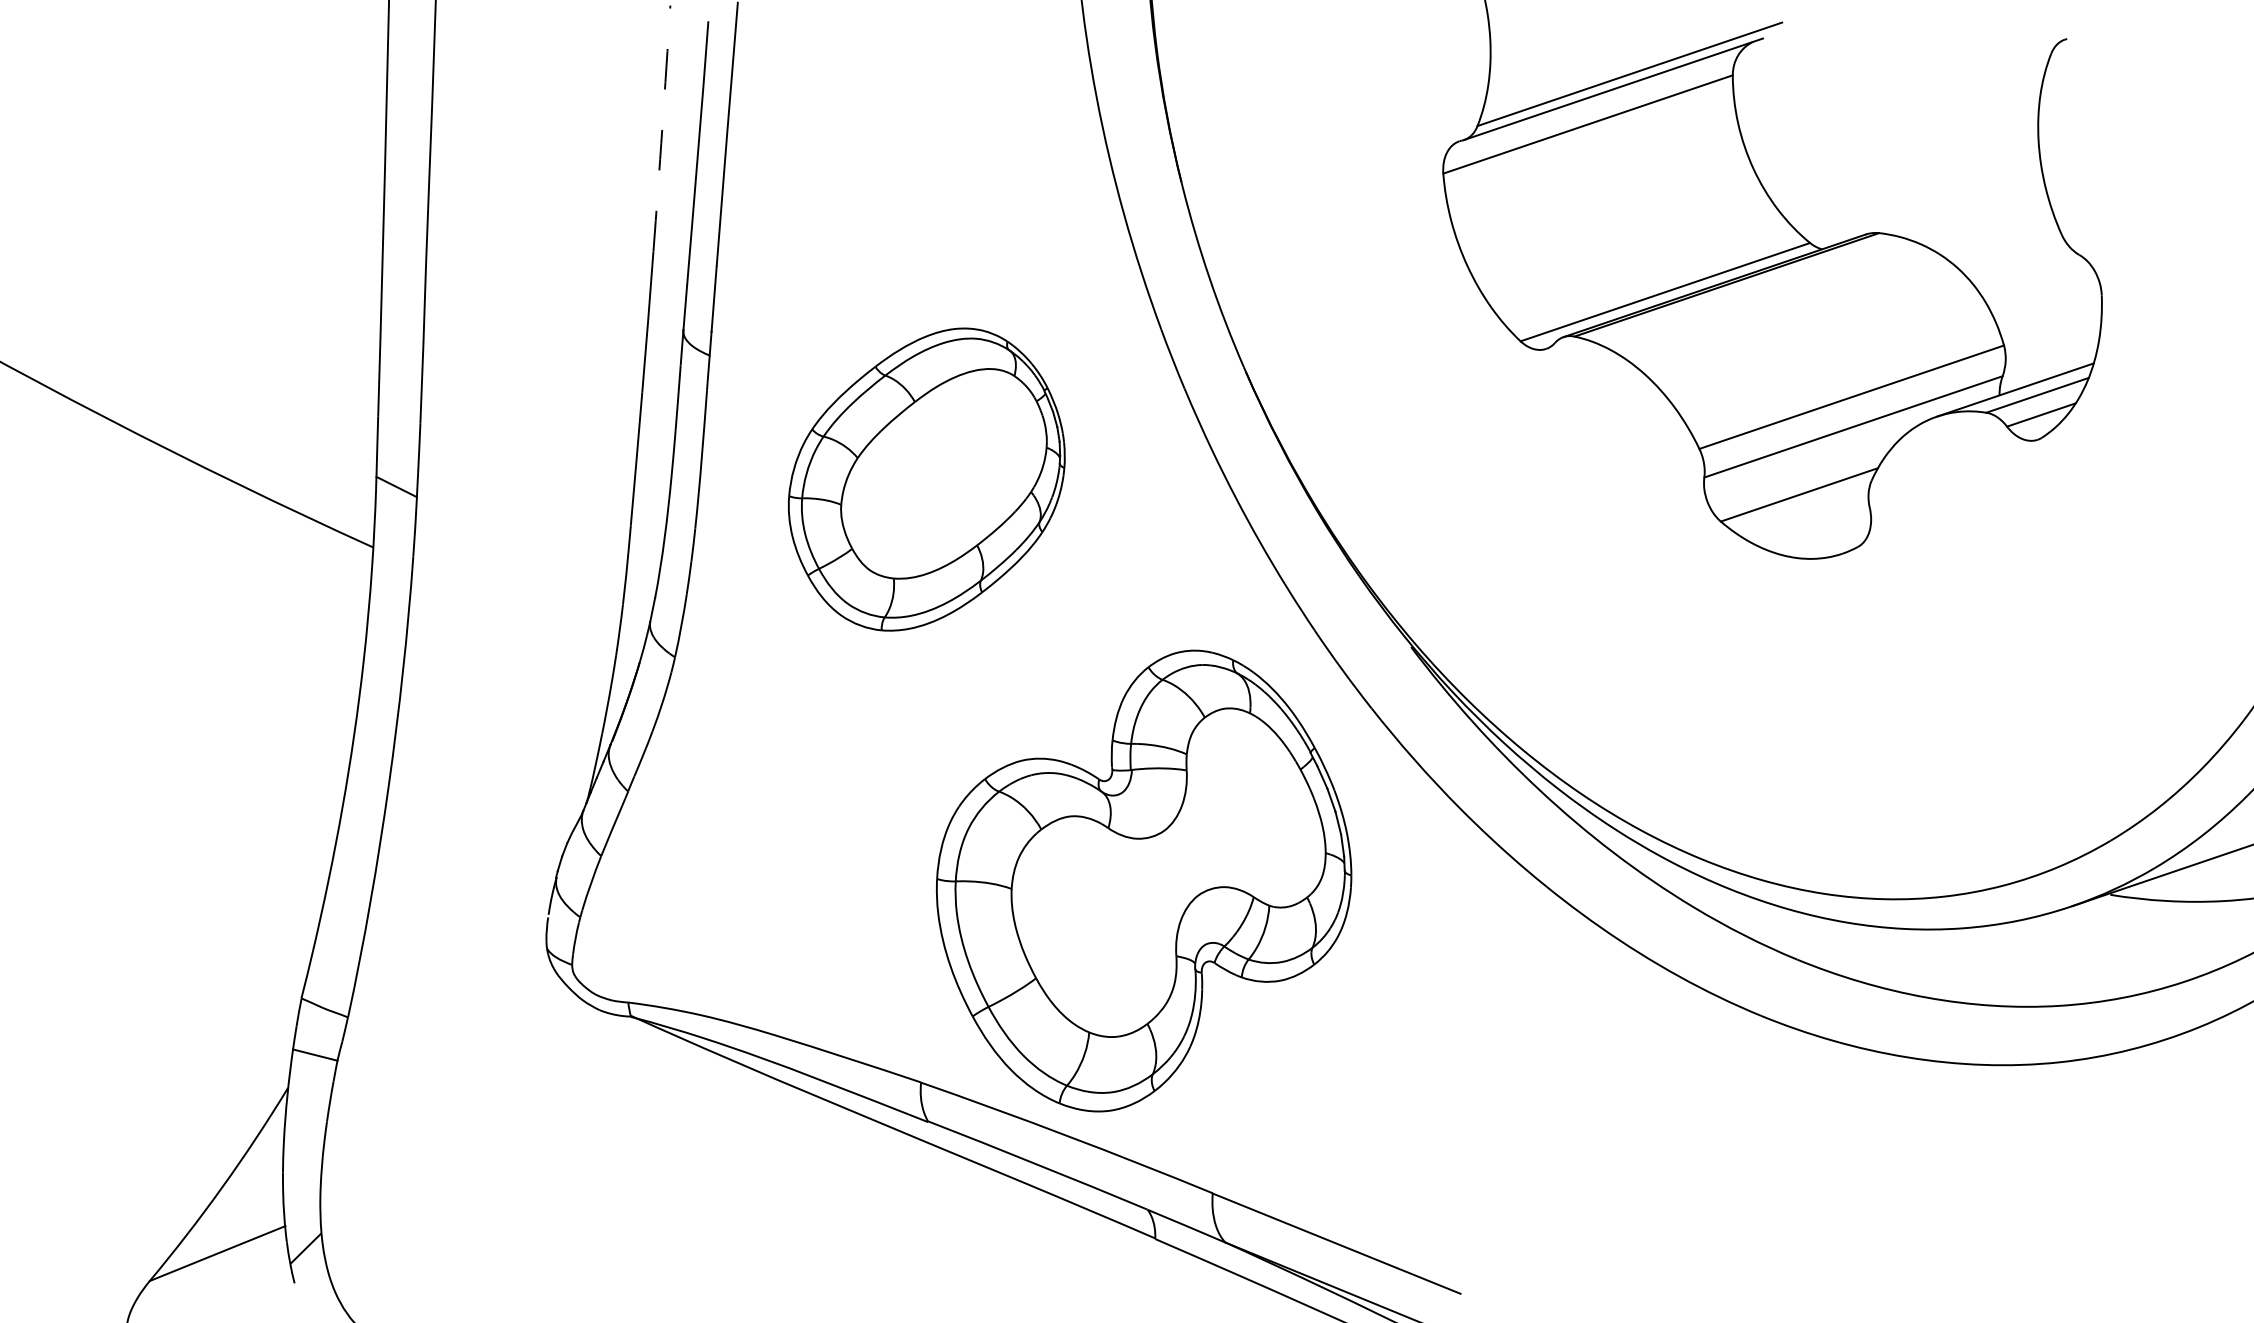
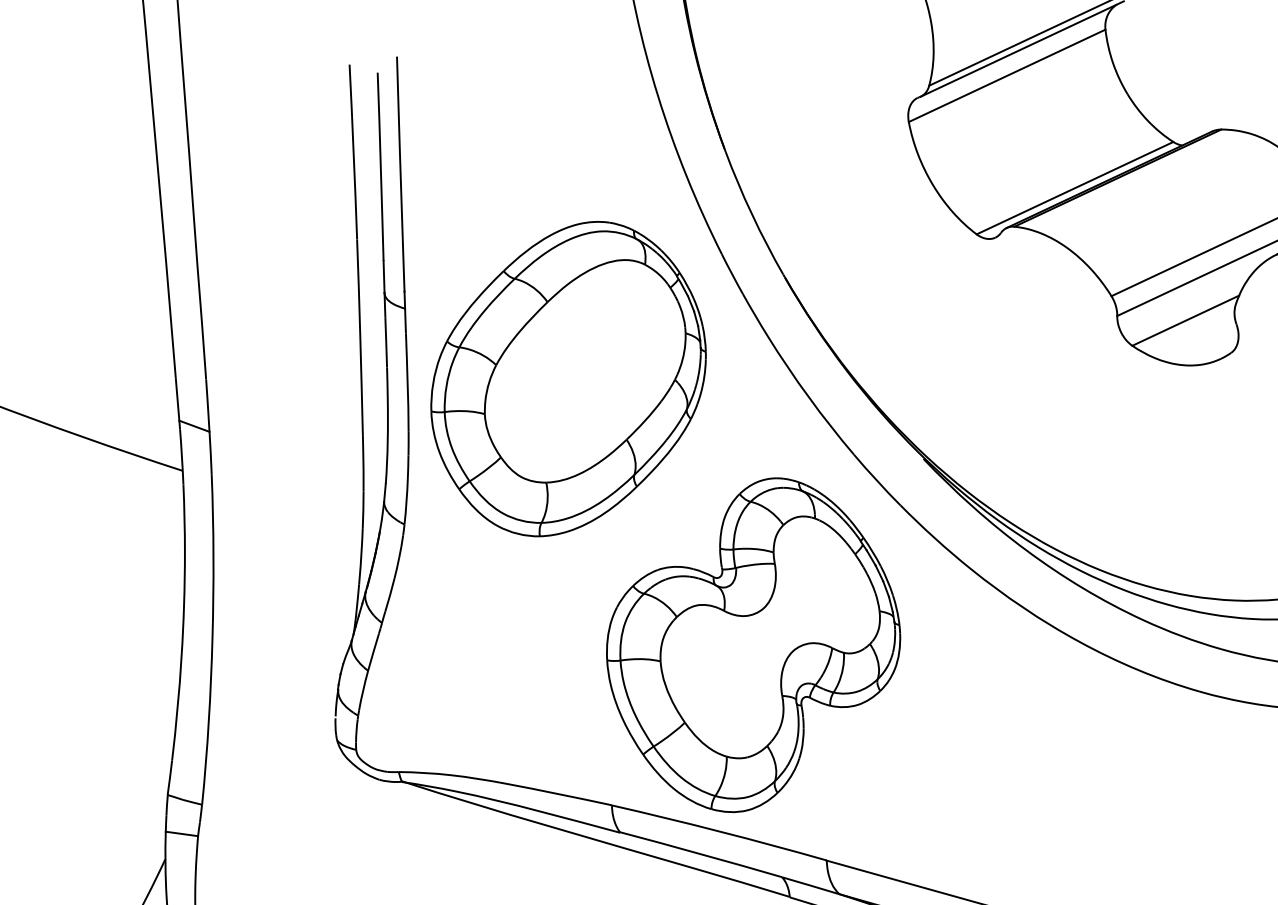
arc: (662, 128) -> (353, 152), dashed -> solid
part: (926, 479) -> (568, 379), size x1.43

